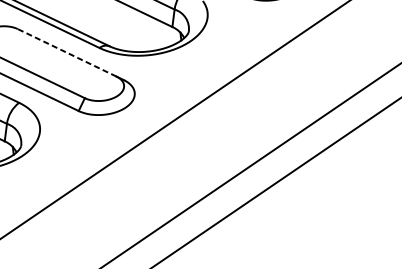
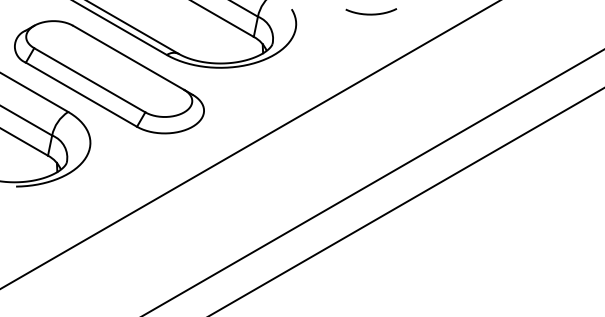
line: (67, 52) -> (128, 57), dashed -> solid

